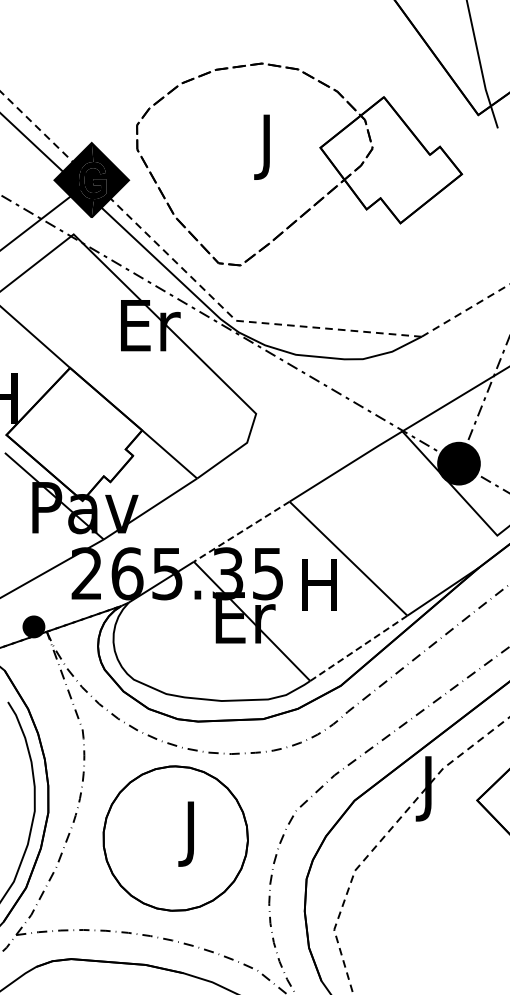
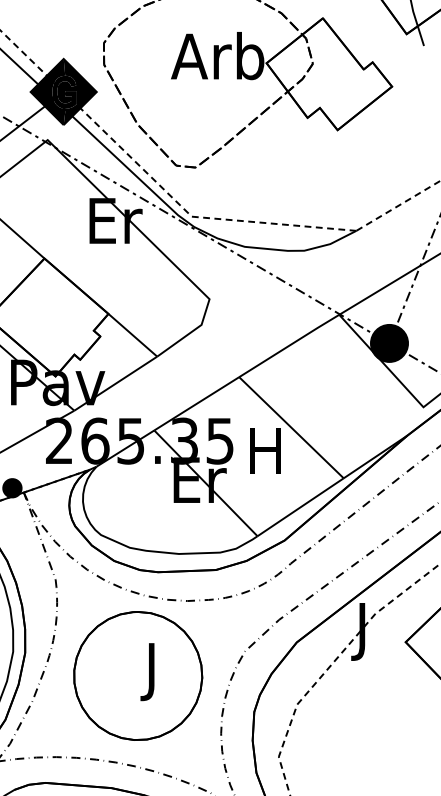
text: (264, 145) -> (216, 61), J -> Arb
line: (241, 532) -> (196, 404), dashed -> solid
line: (358, 648) -> (300, 507), dashed -> solid

